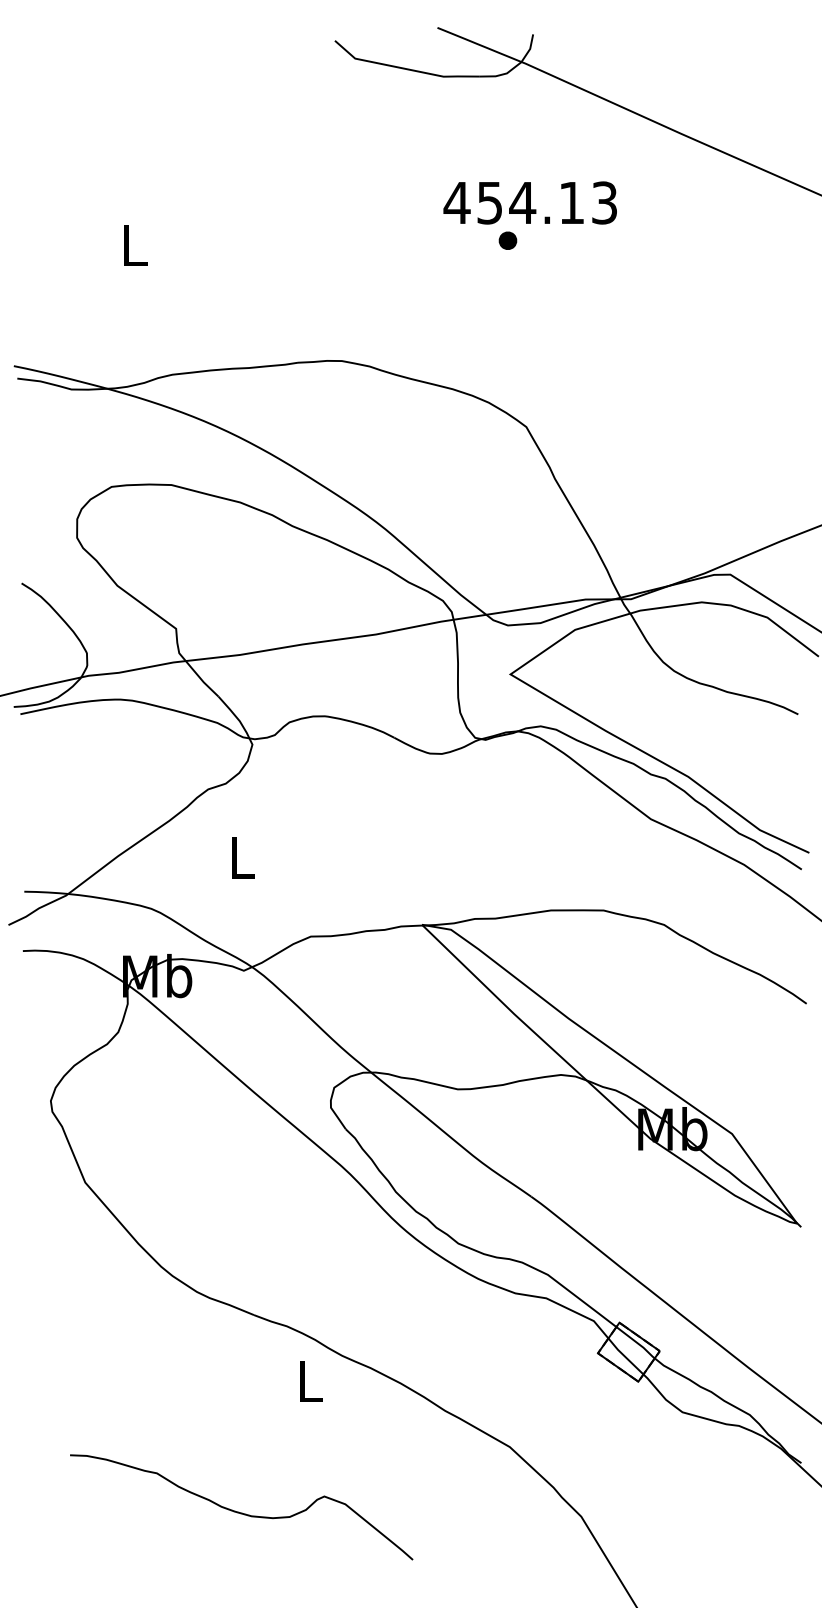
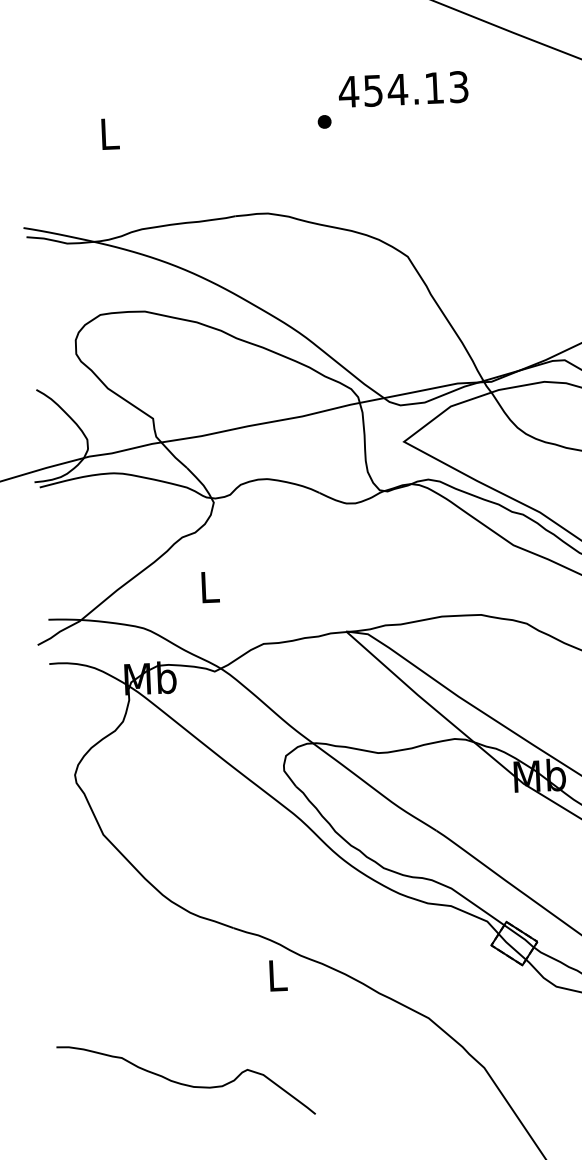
part: (507, 240) -> (324, 121), moved
curve: (238, 1511) -> (183, 1083), moved

